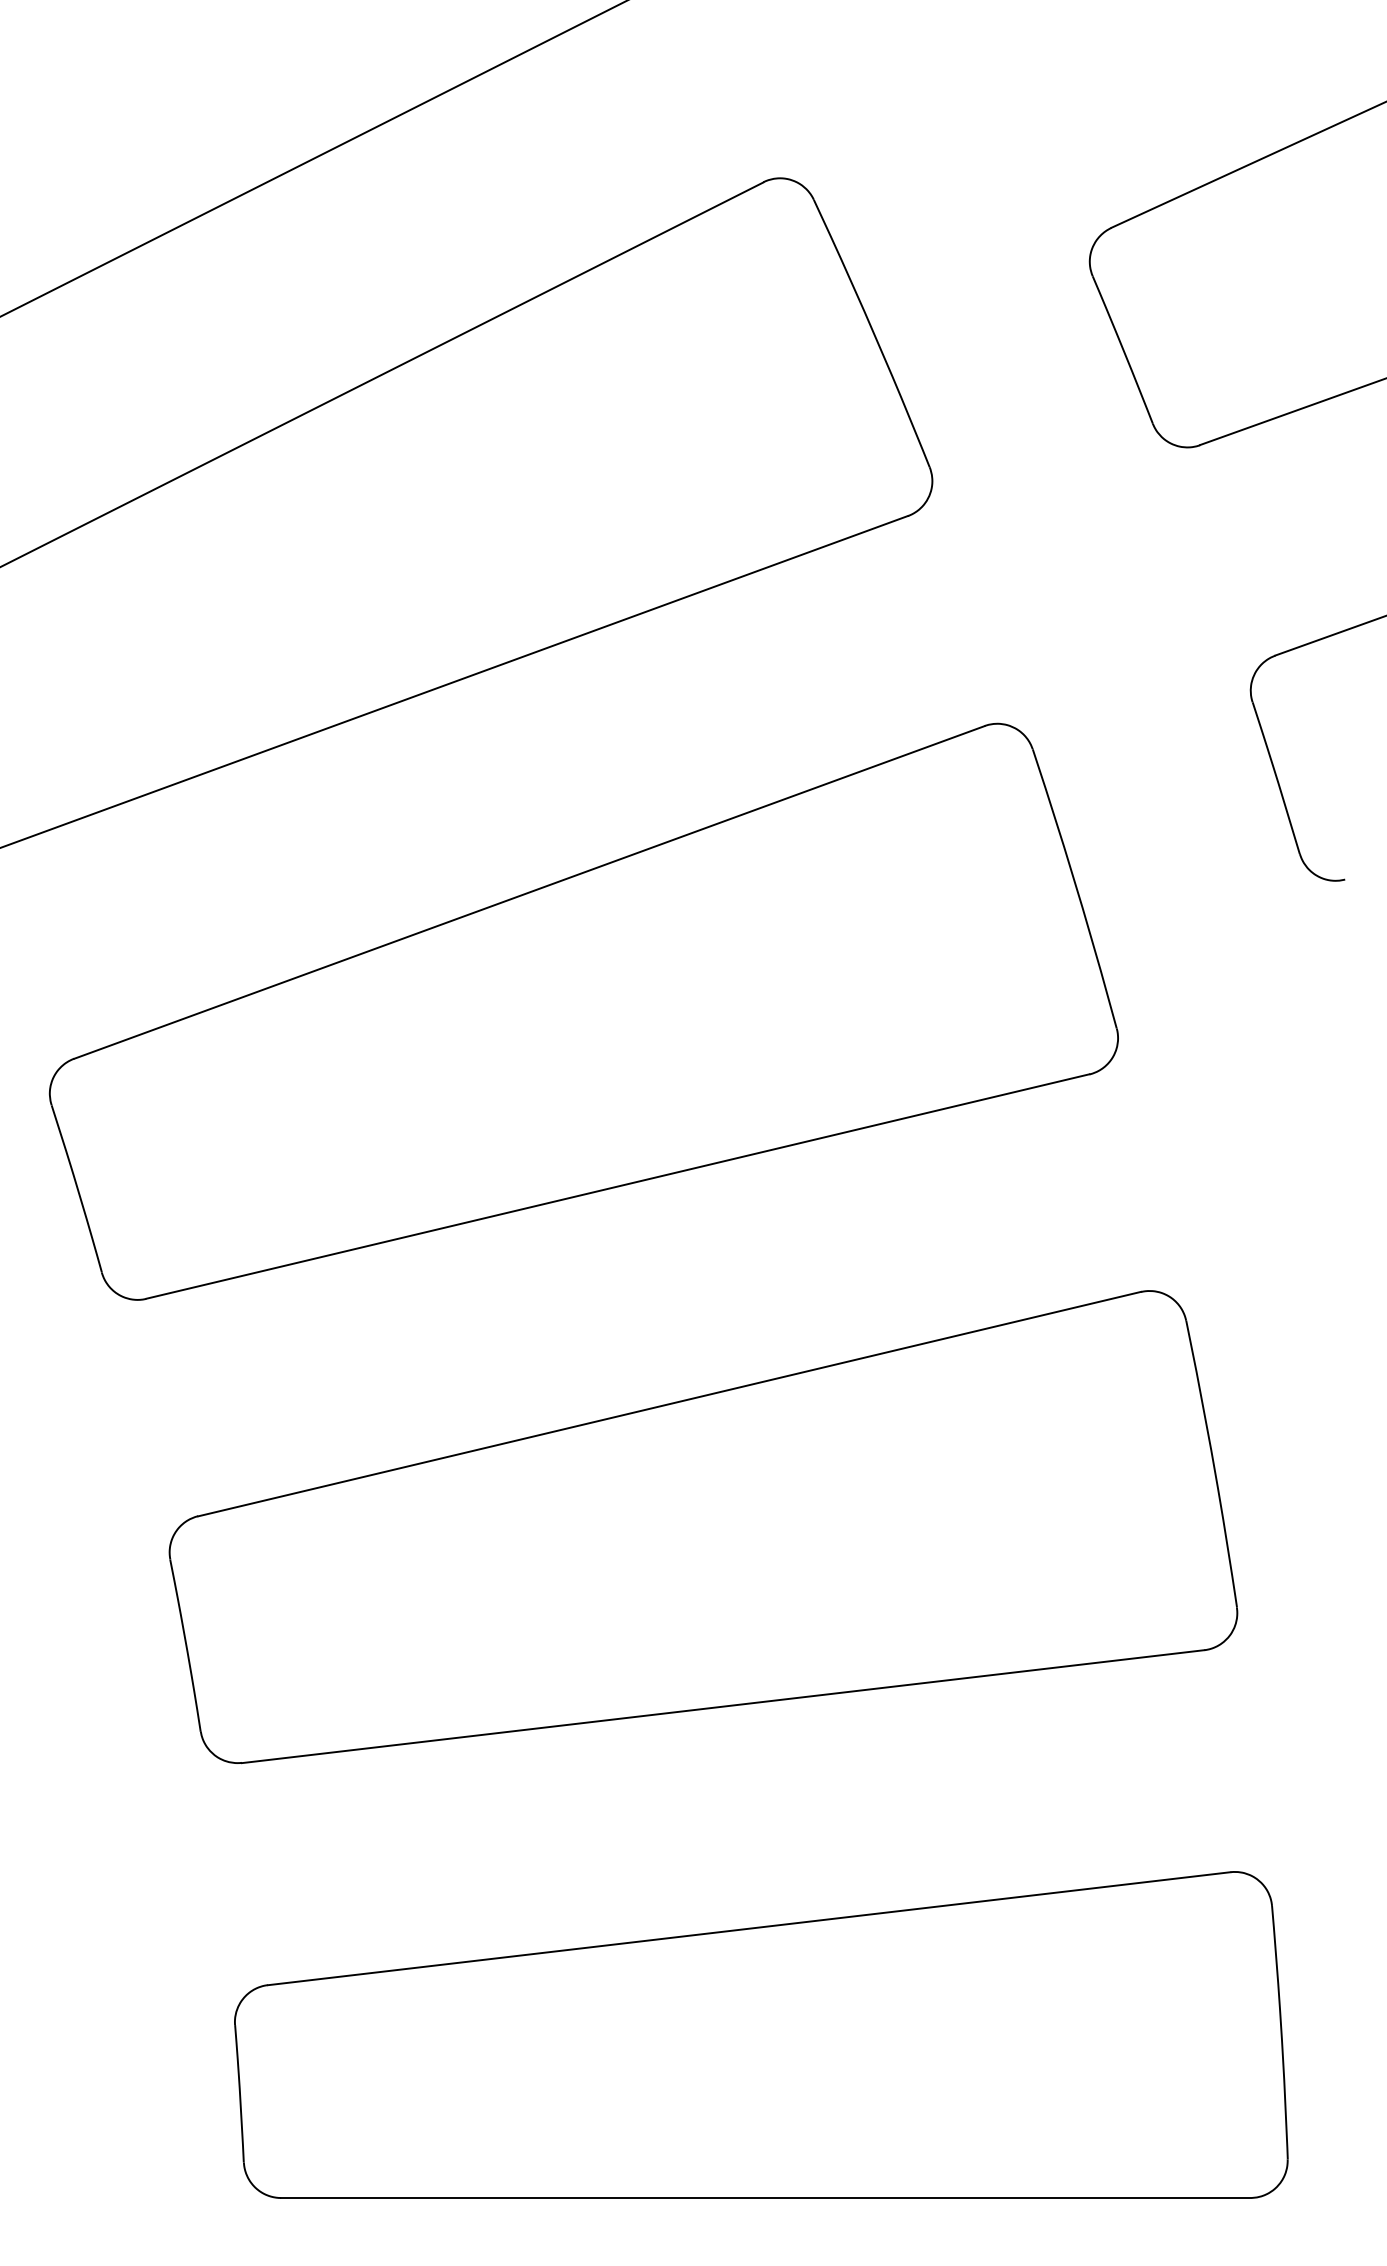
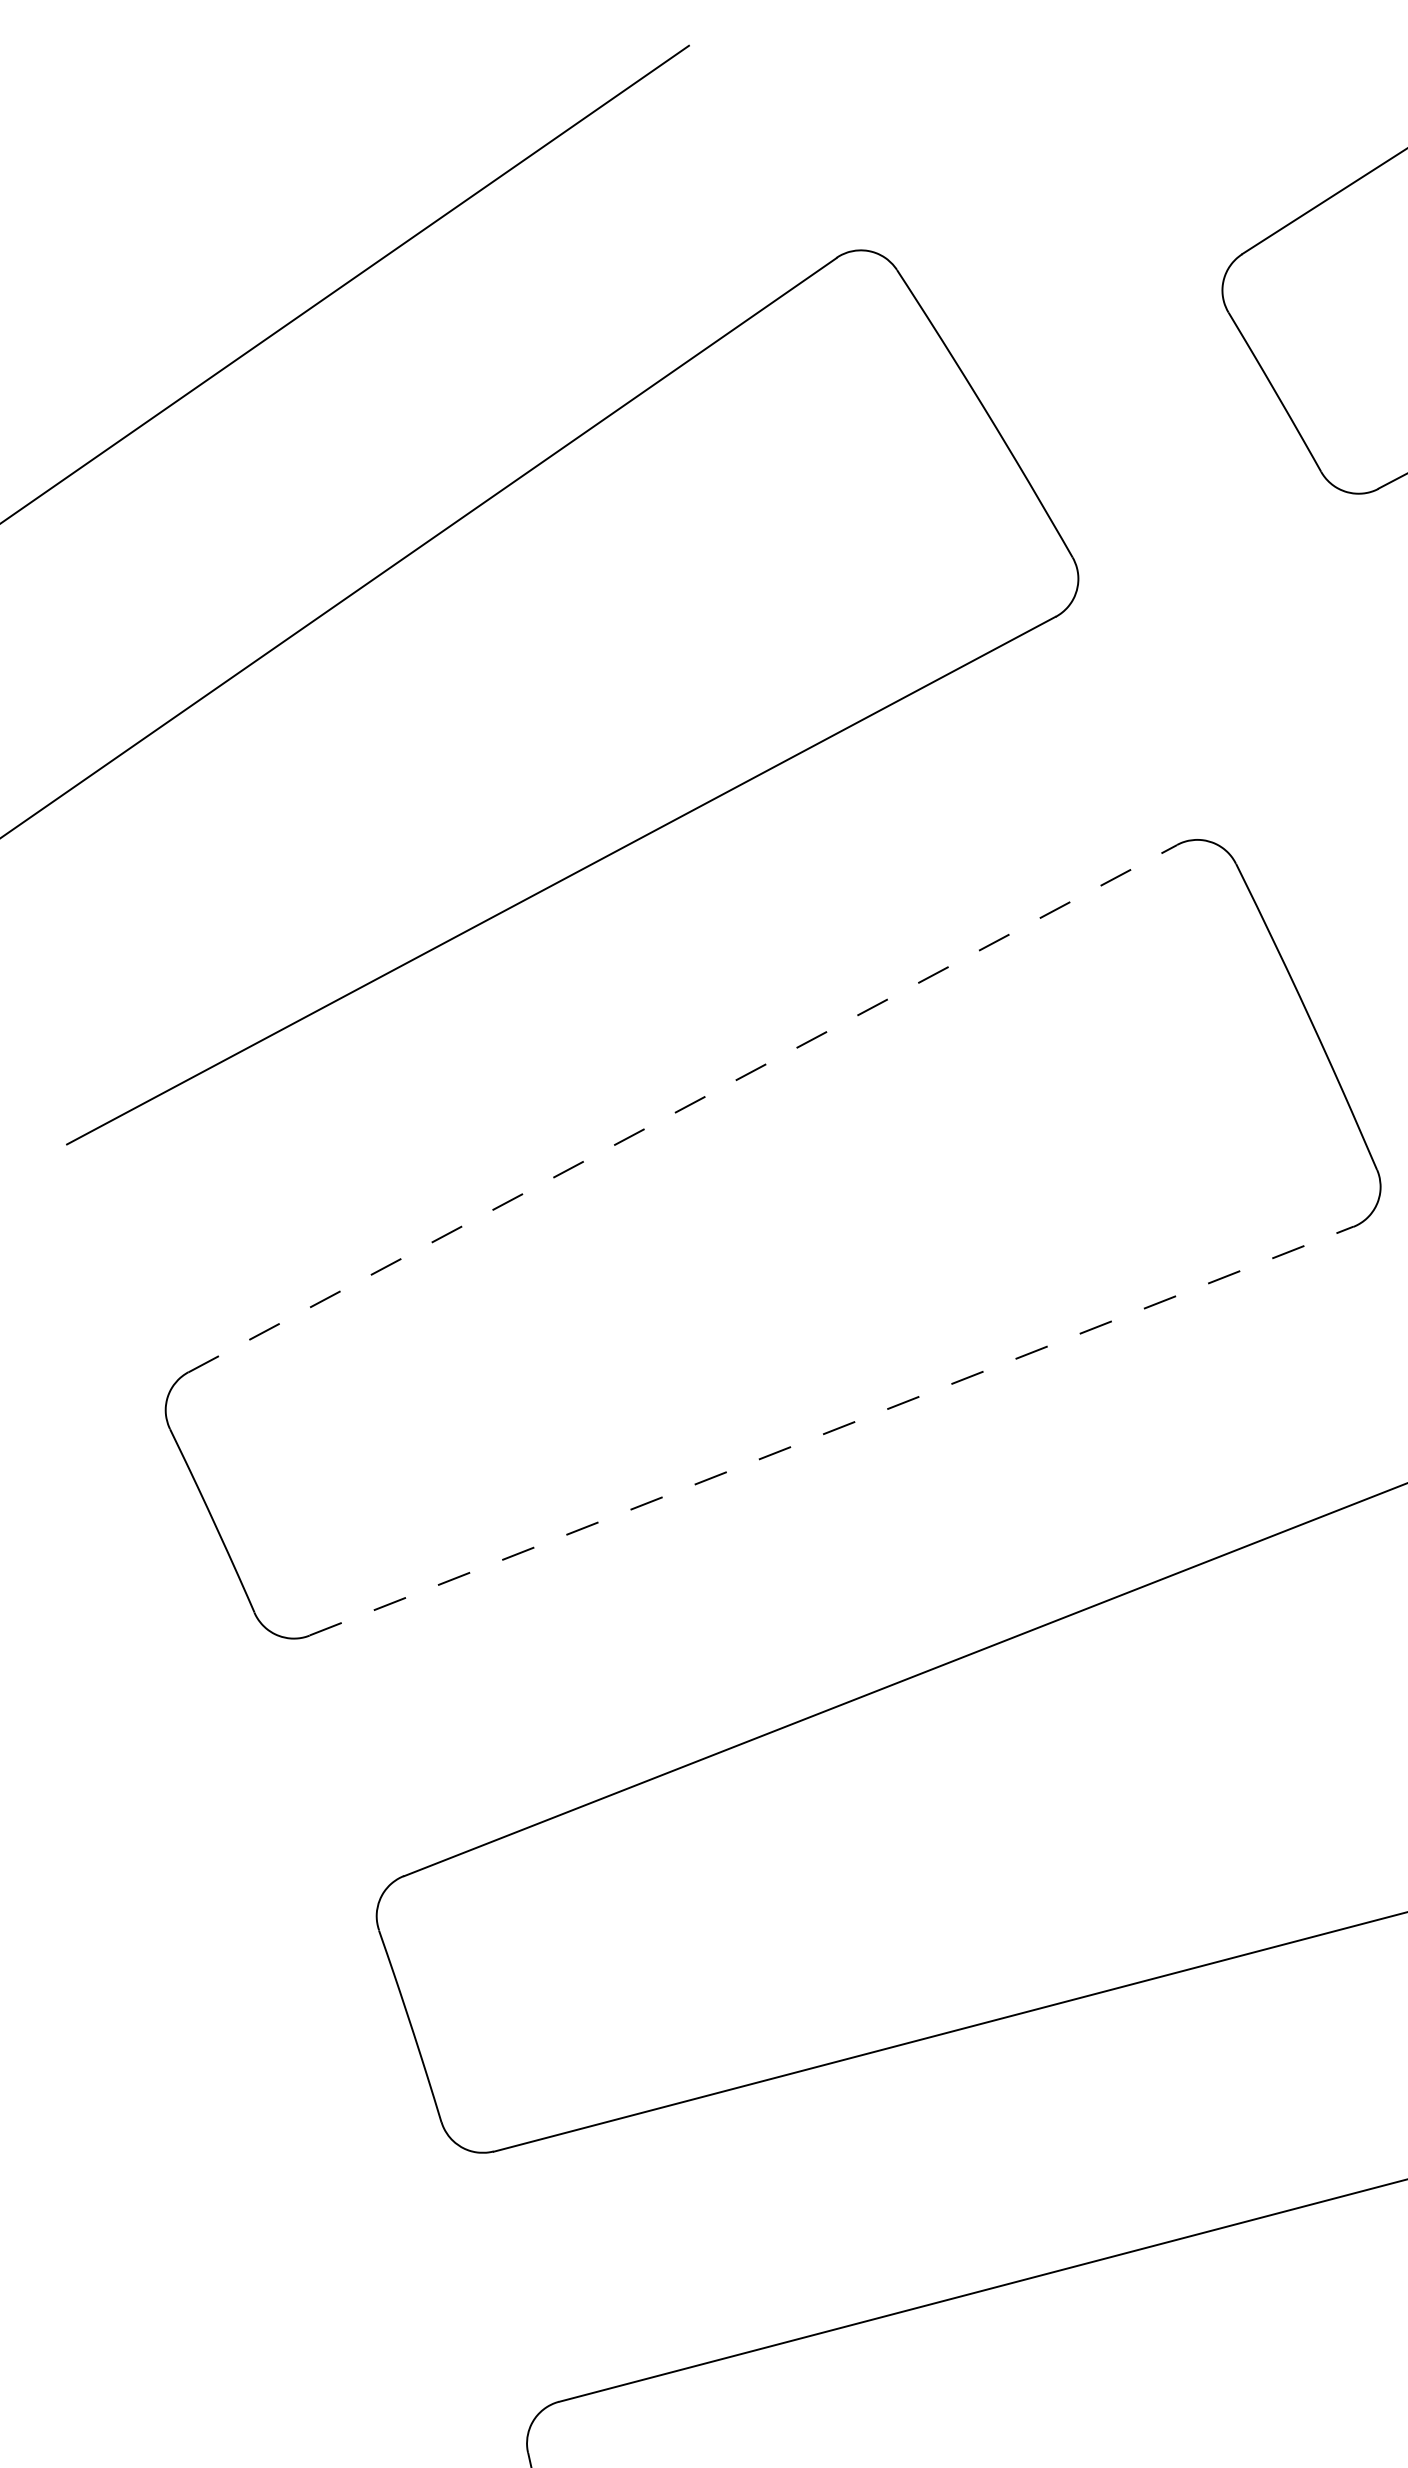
line: (529, 892) -> (682, 1108), solid -> dashed
line: (617, 1186) -> (830, 1431), solid -> dashed

